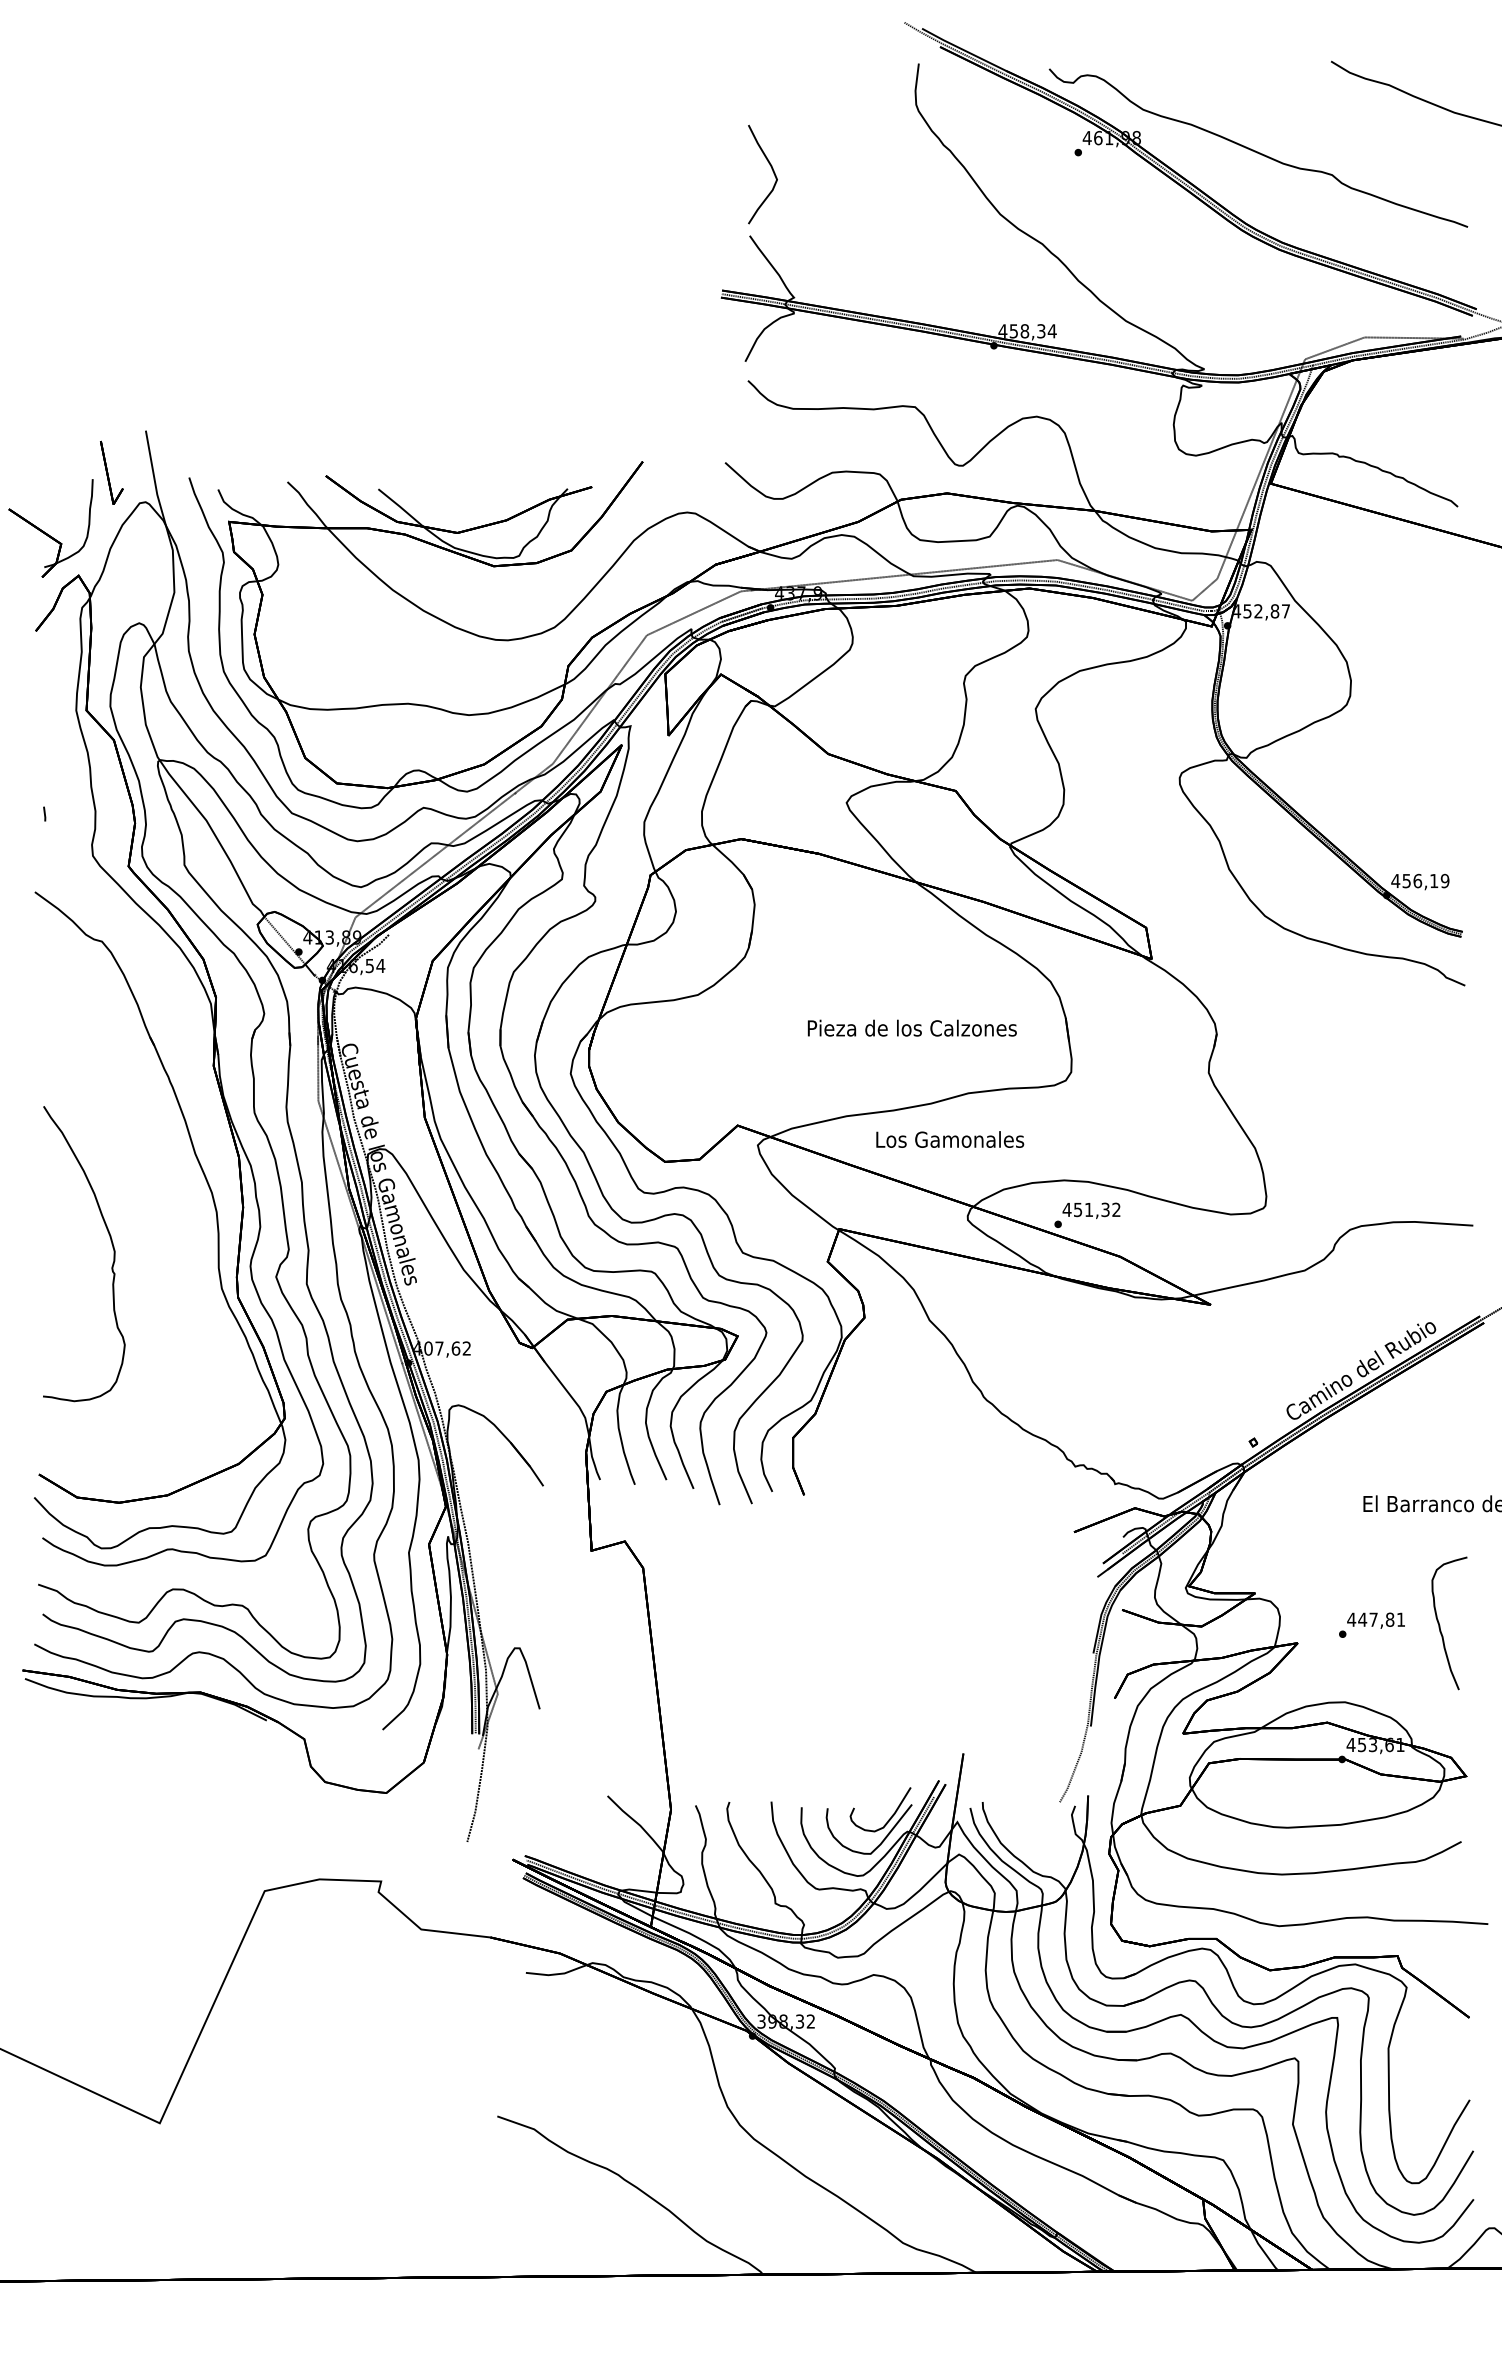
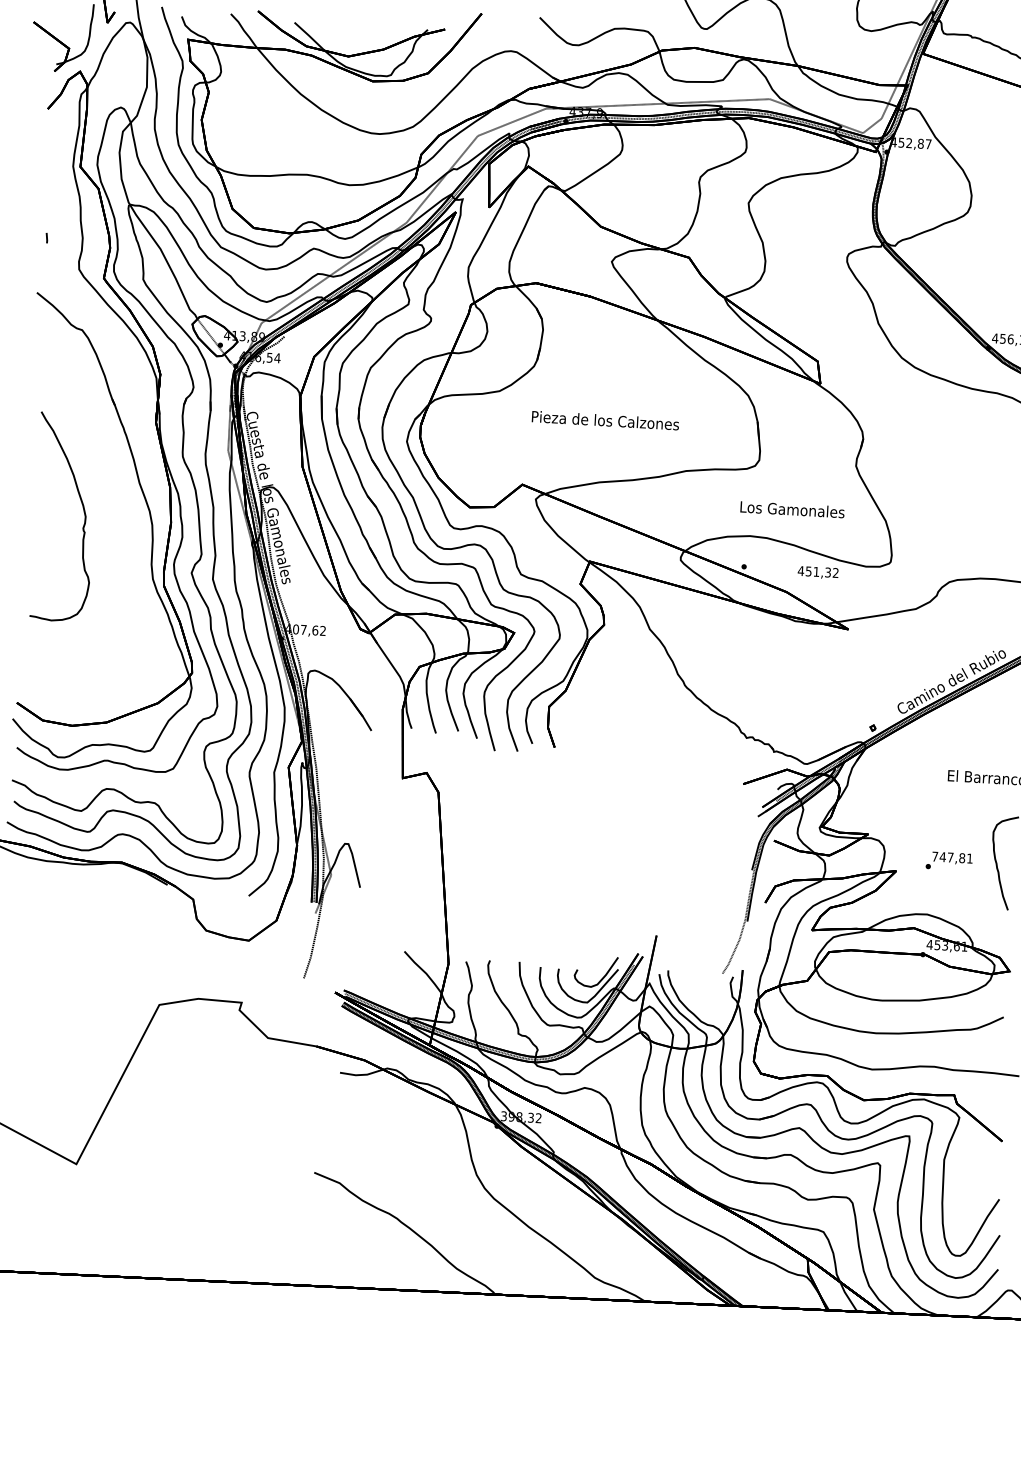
text: (911, 1027) -> (605, 420), moved
text: (950, 1139) -> (792, 509), moved
text: (1091, 1210) -> (818, 572), moved
curve: (112, 1248) -> (84, 514), moved
text: (1351, 1619) -> (935, 856), 447,81 -> 747,81

